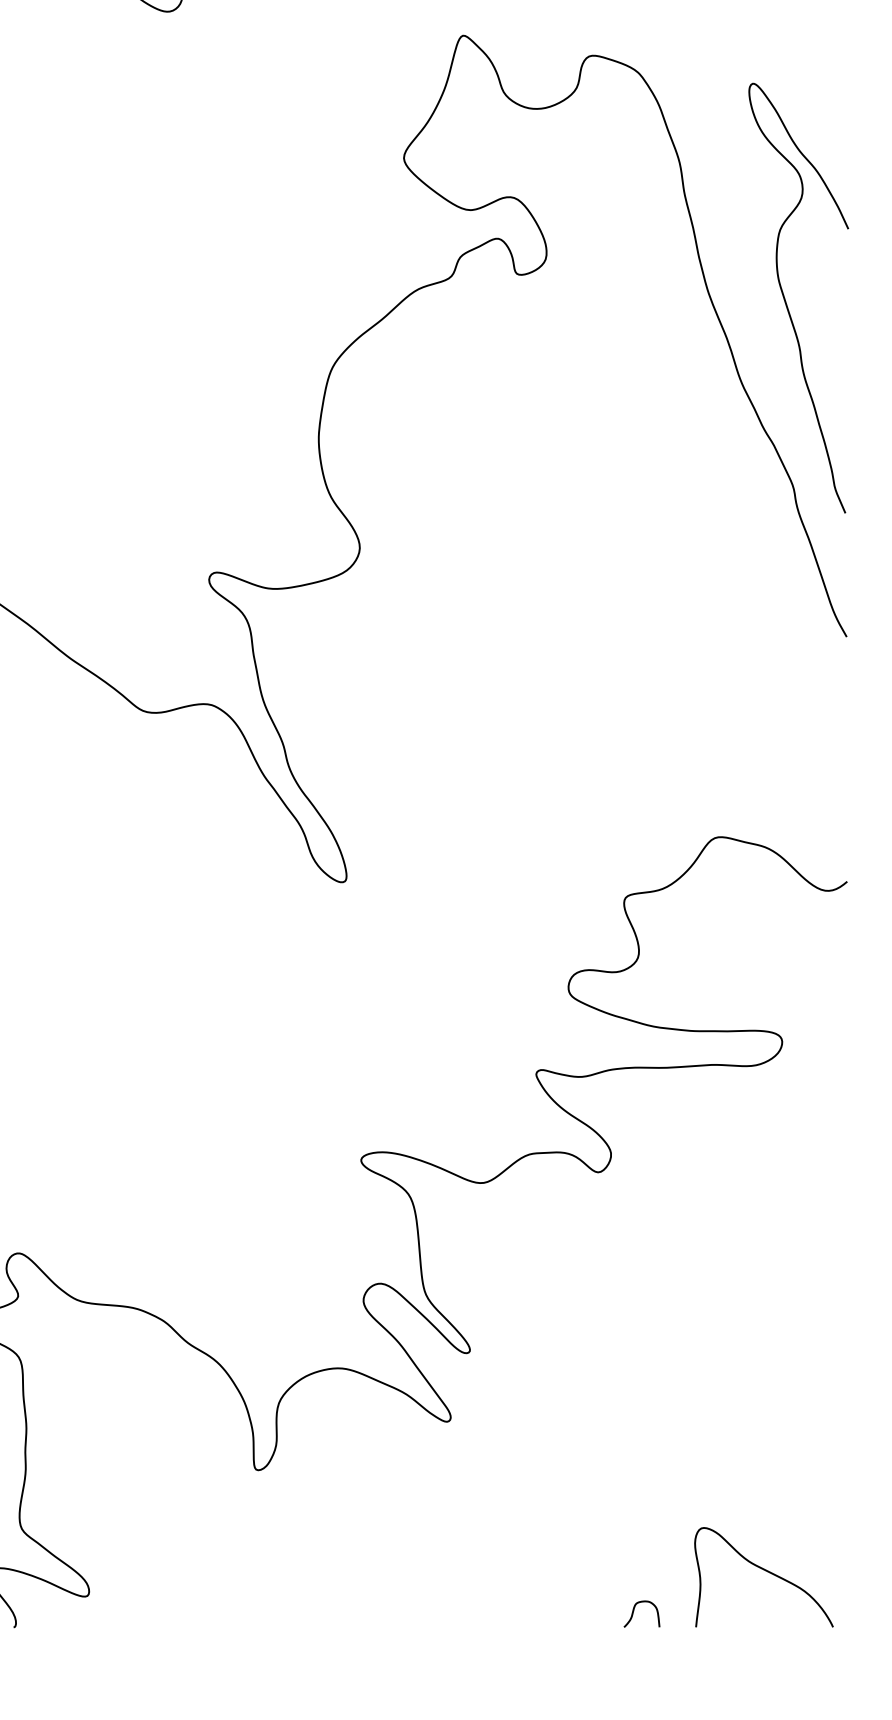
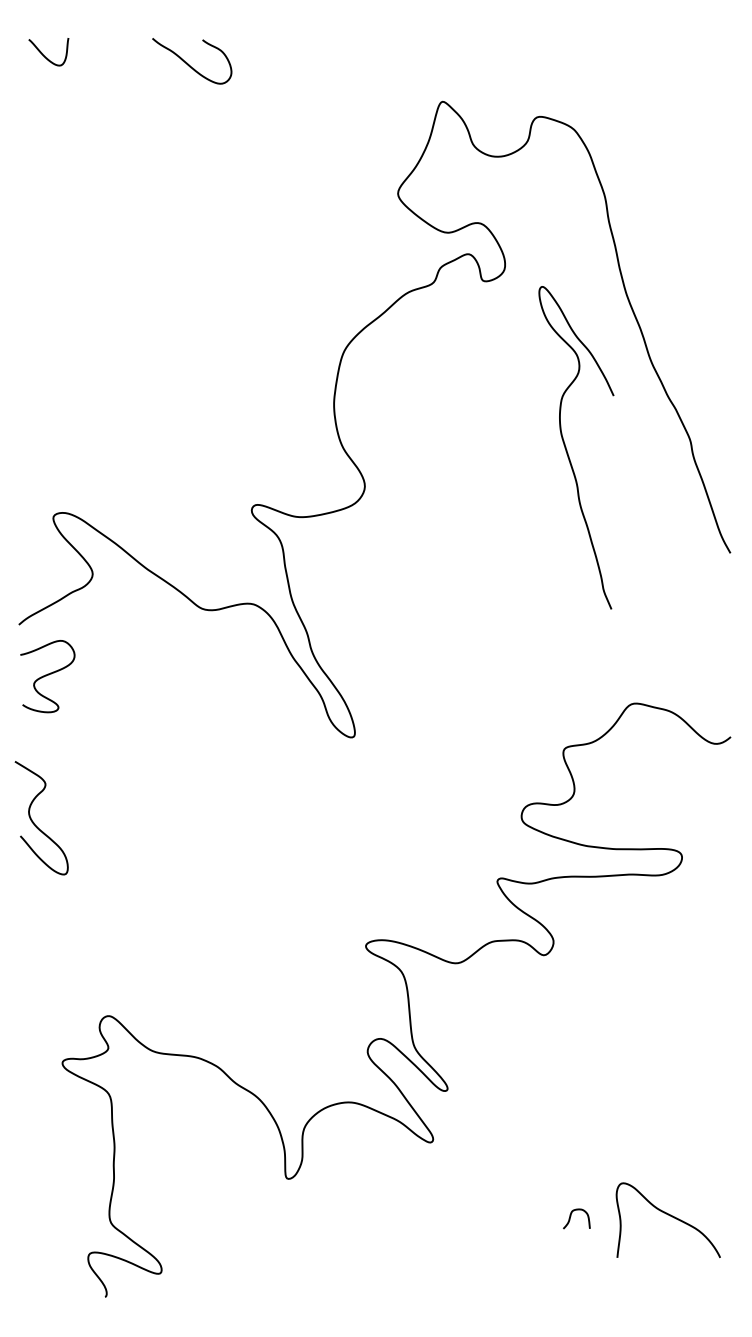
curve: (786, 301) -> (567, 450), moved
curve: (764, 1570) -> (668, 1215), moved
curve: (634, 1610) -> (571, 1216), moved

